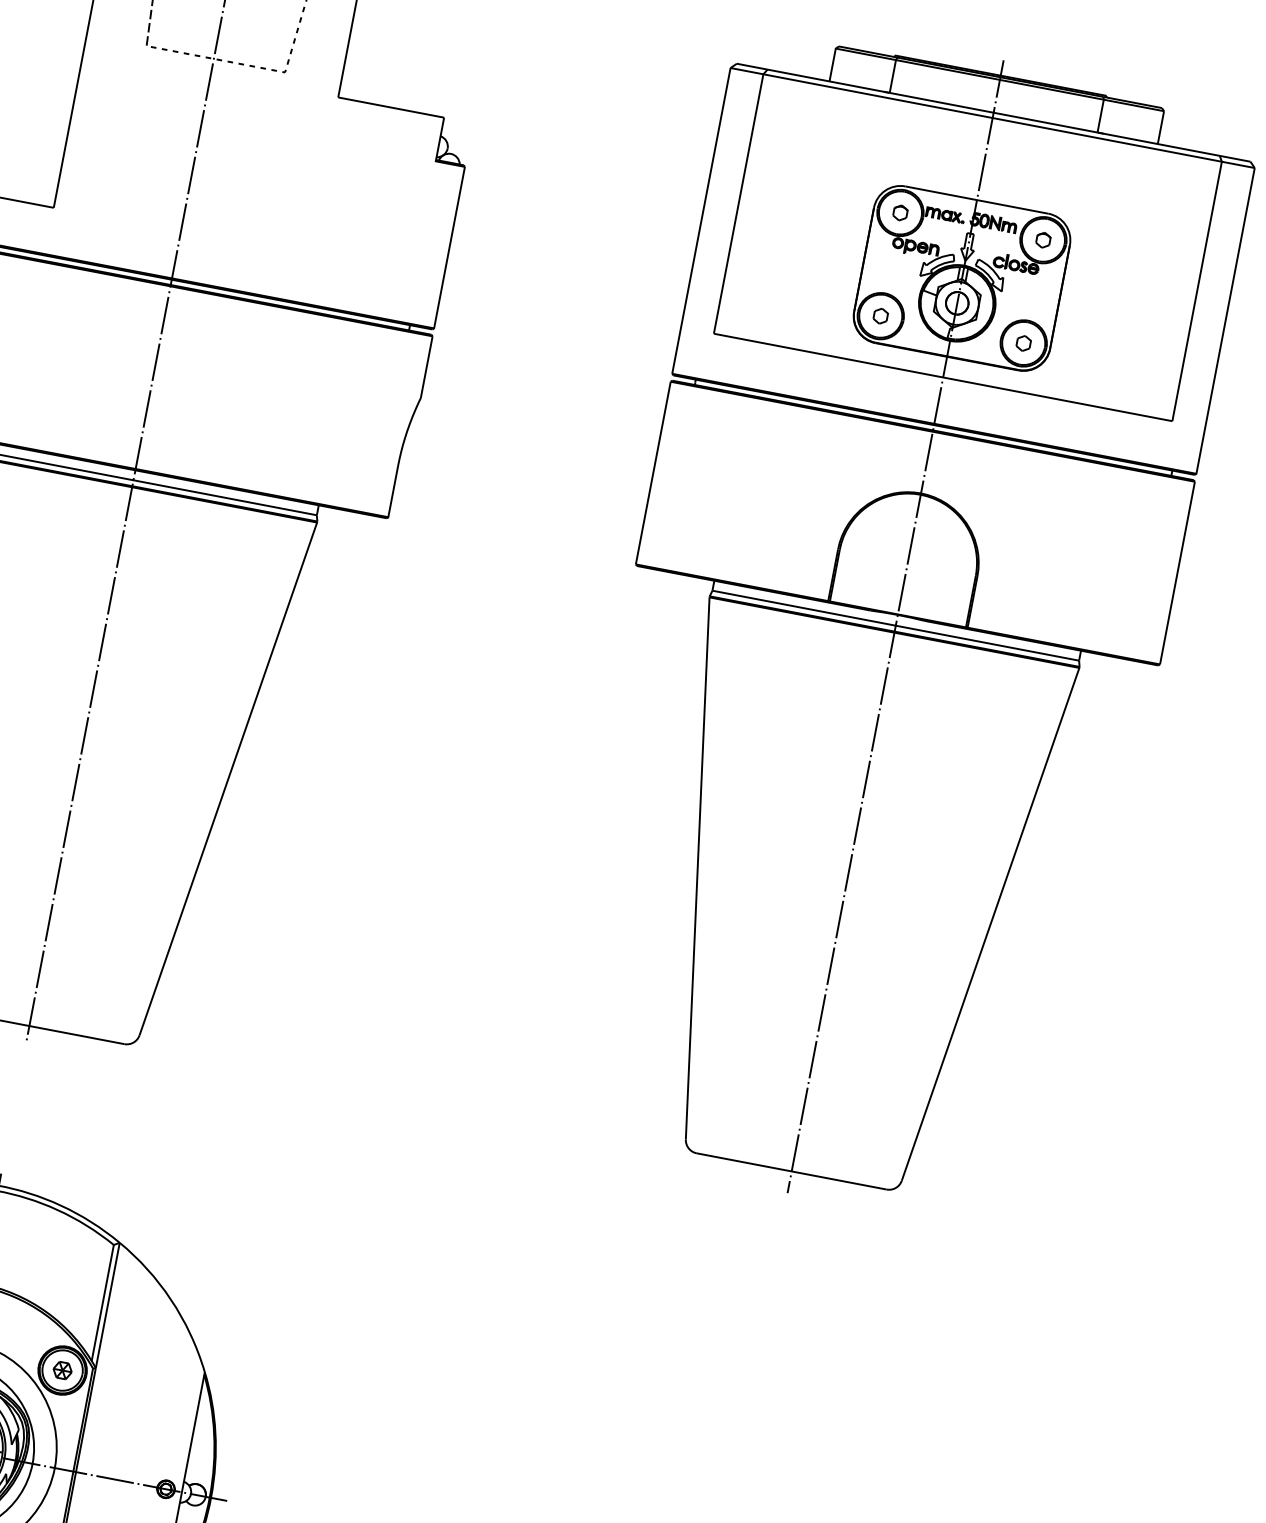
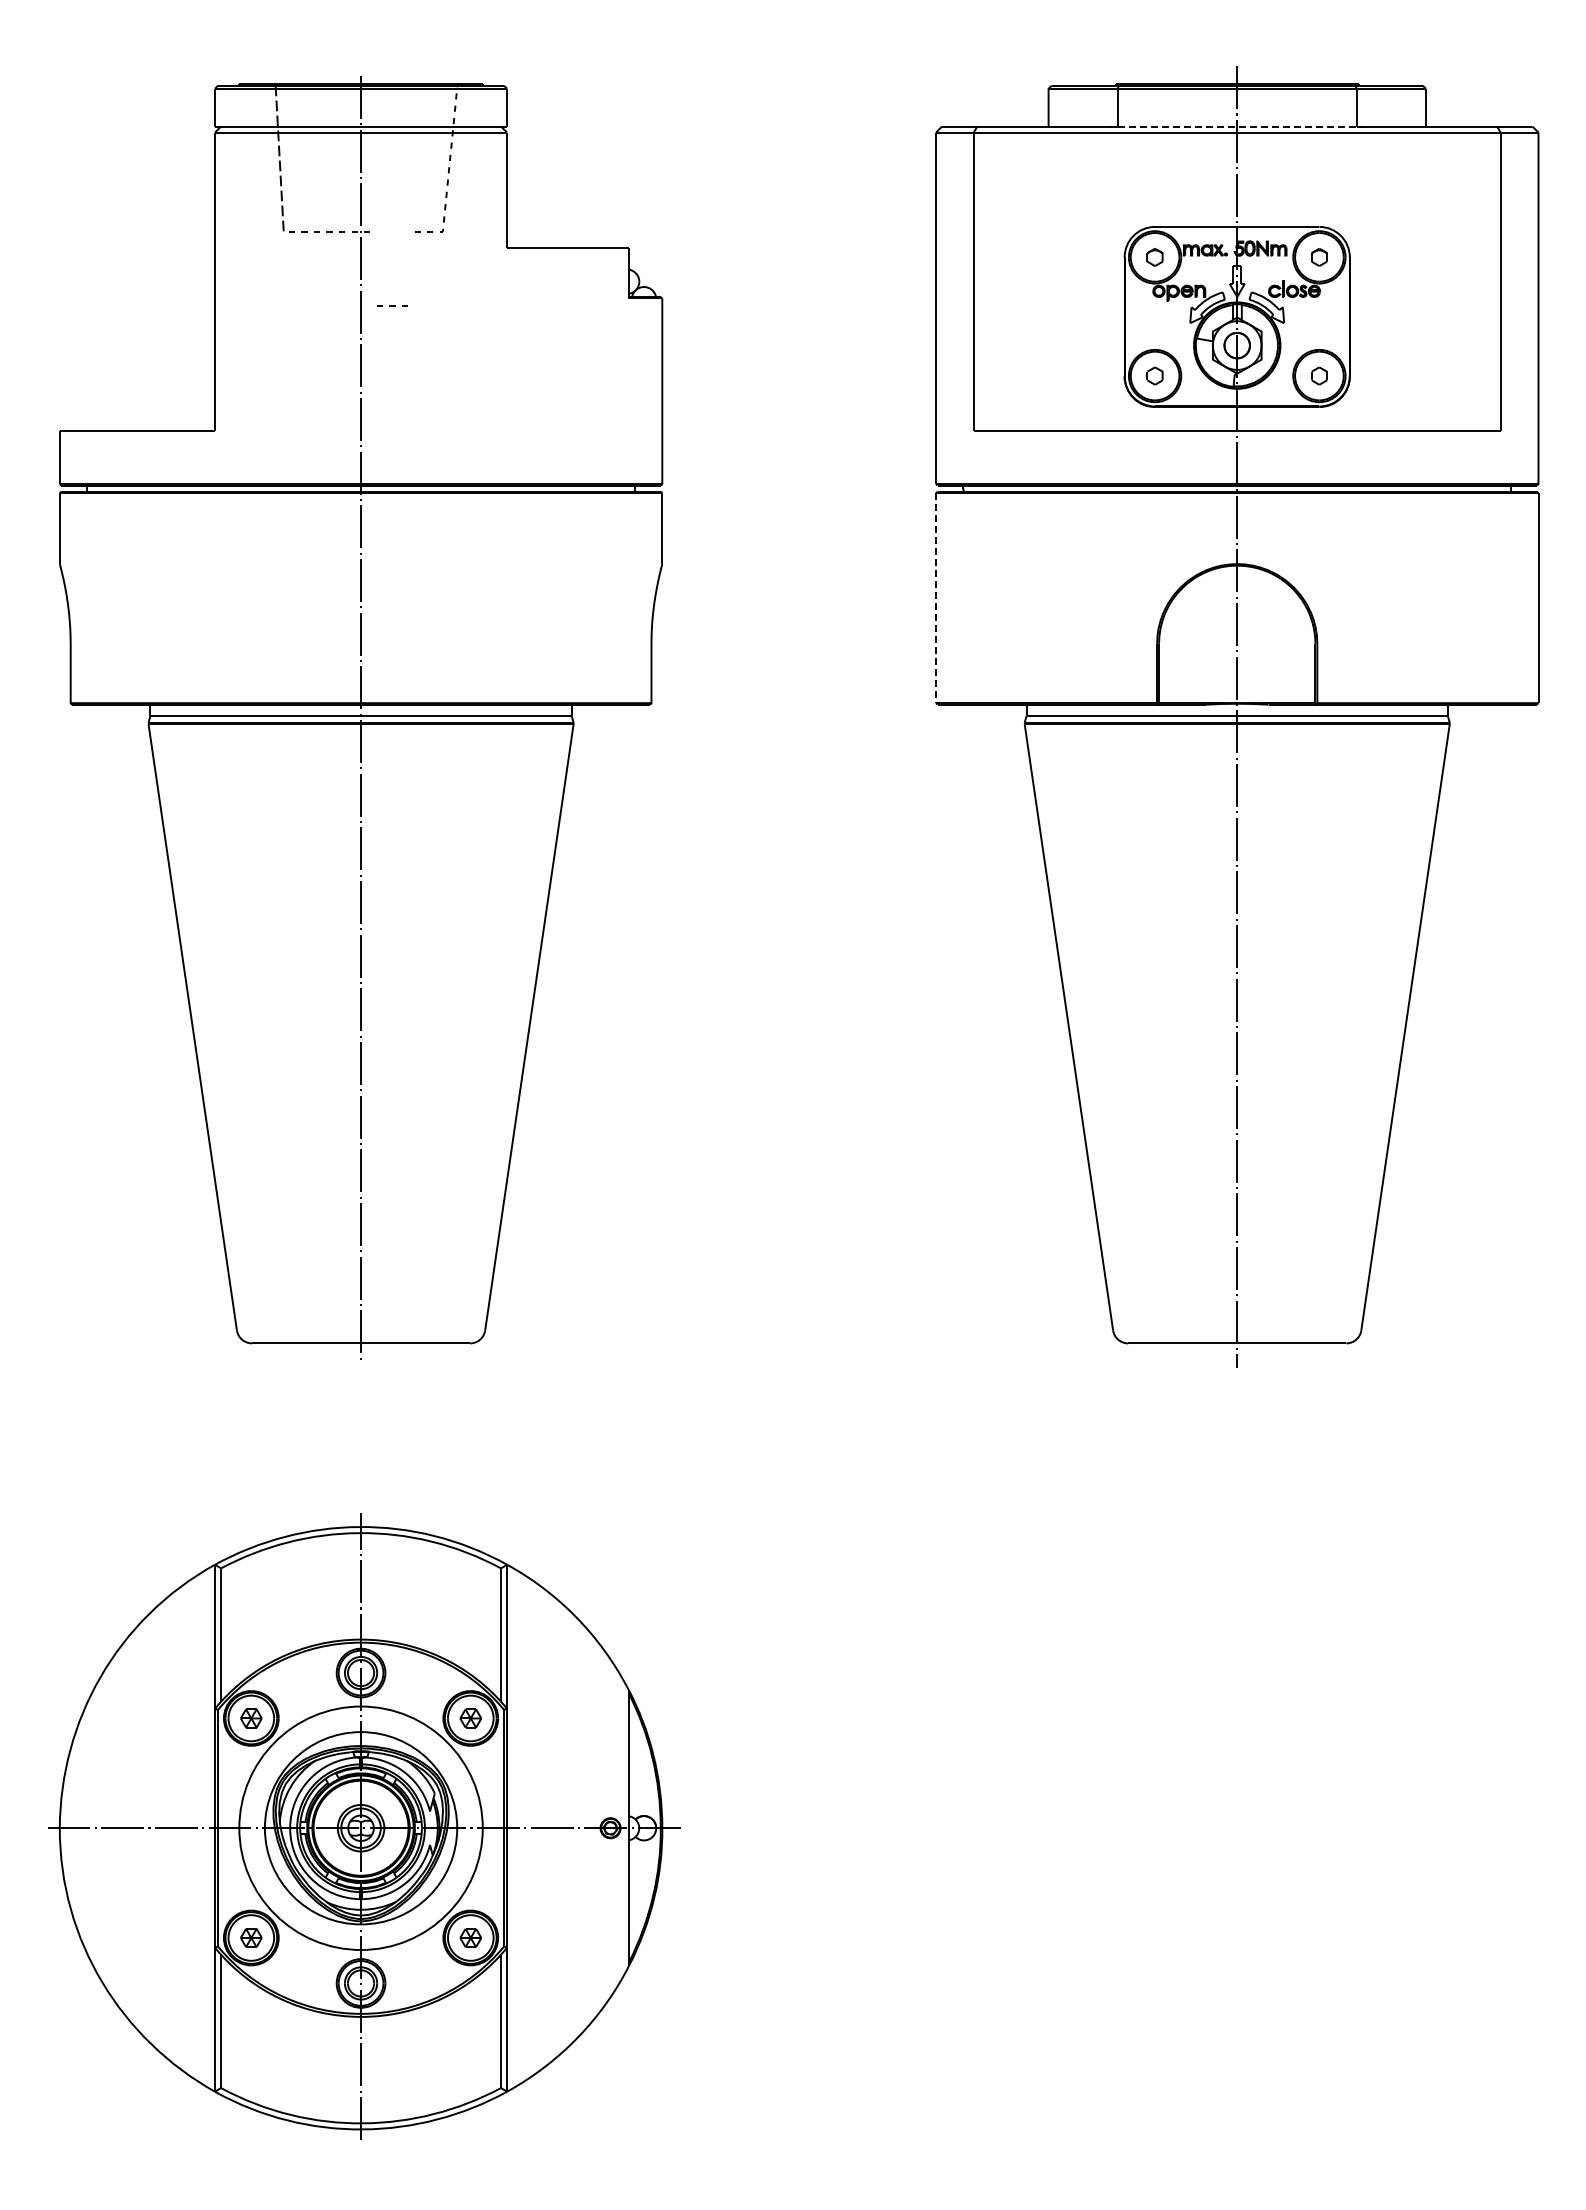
line: (241, 63) -> (392, 305), moved
line: (993, 112) -> (1237, 126), solid -> dashed
line: (652, 473) -> (935, 598), solid -> dashed

